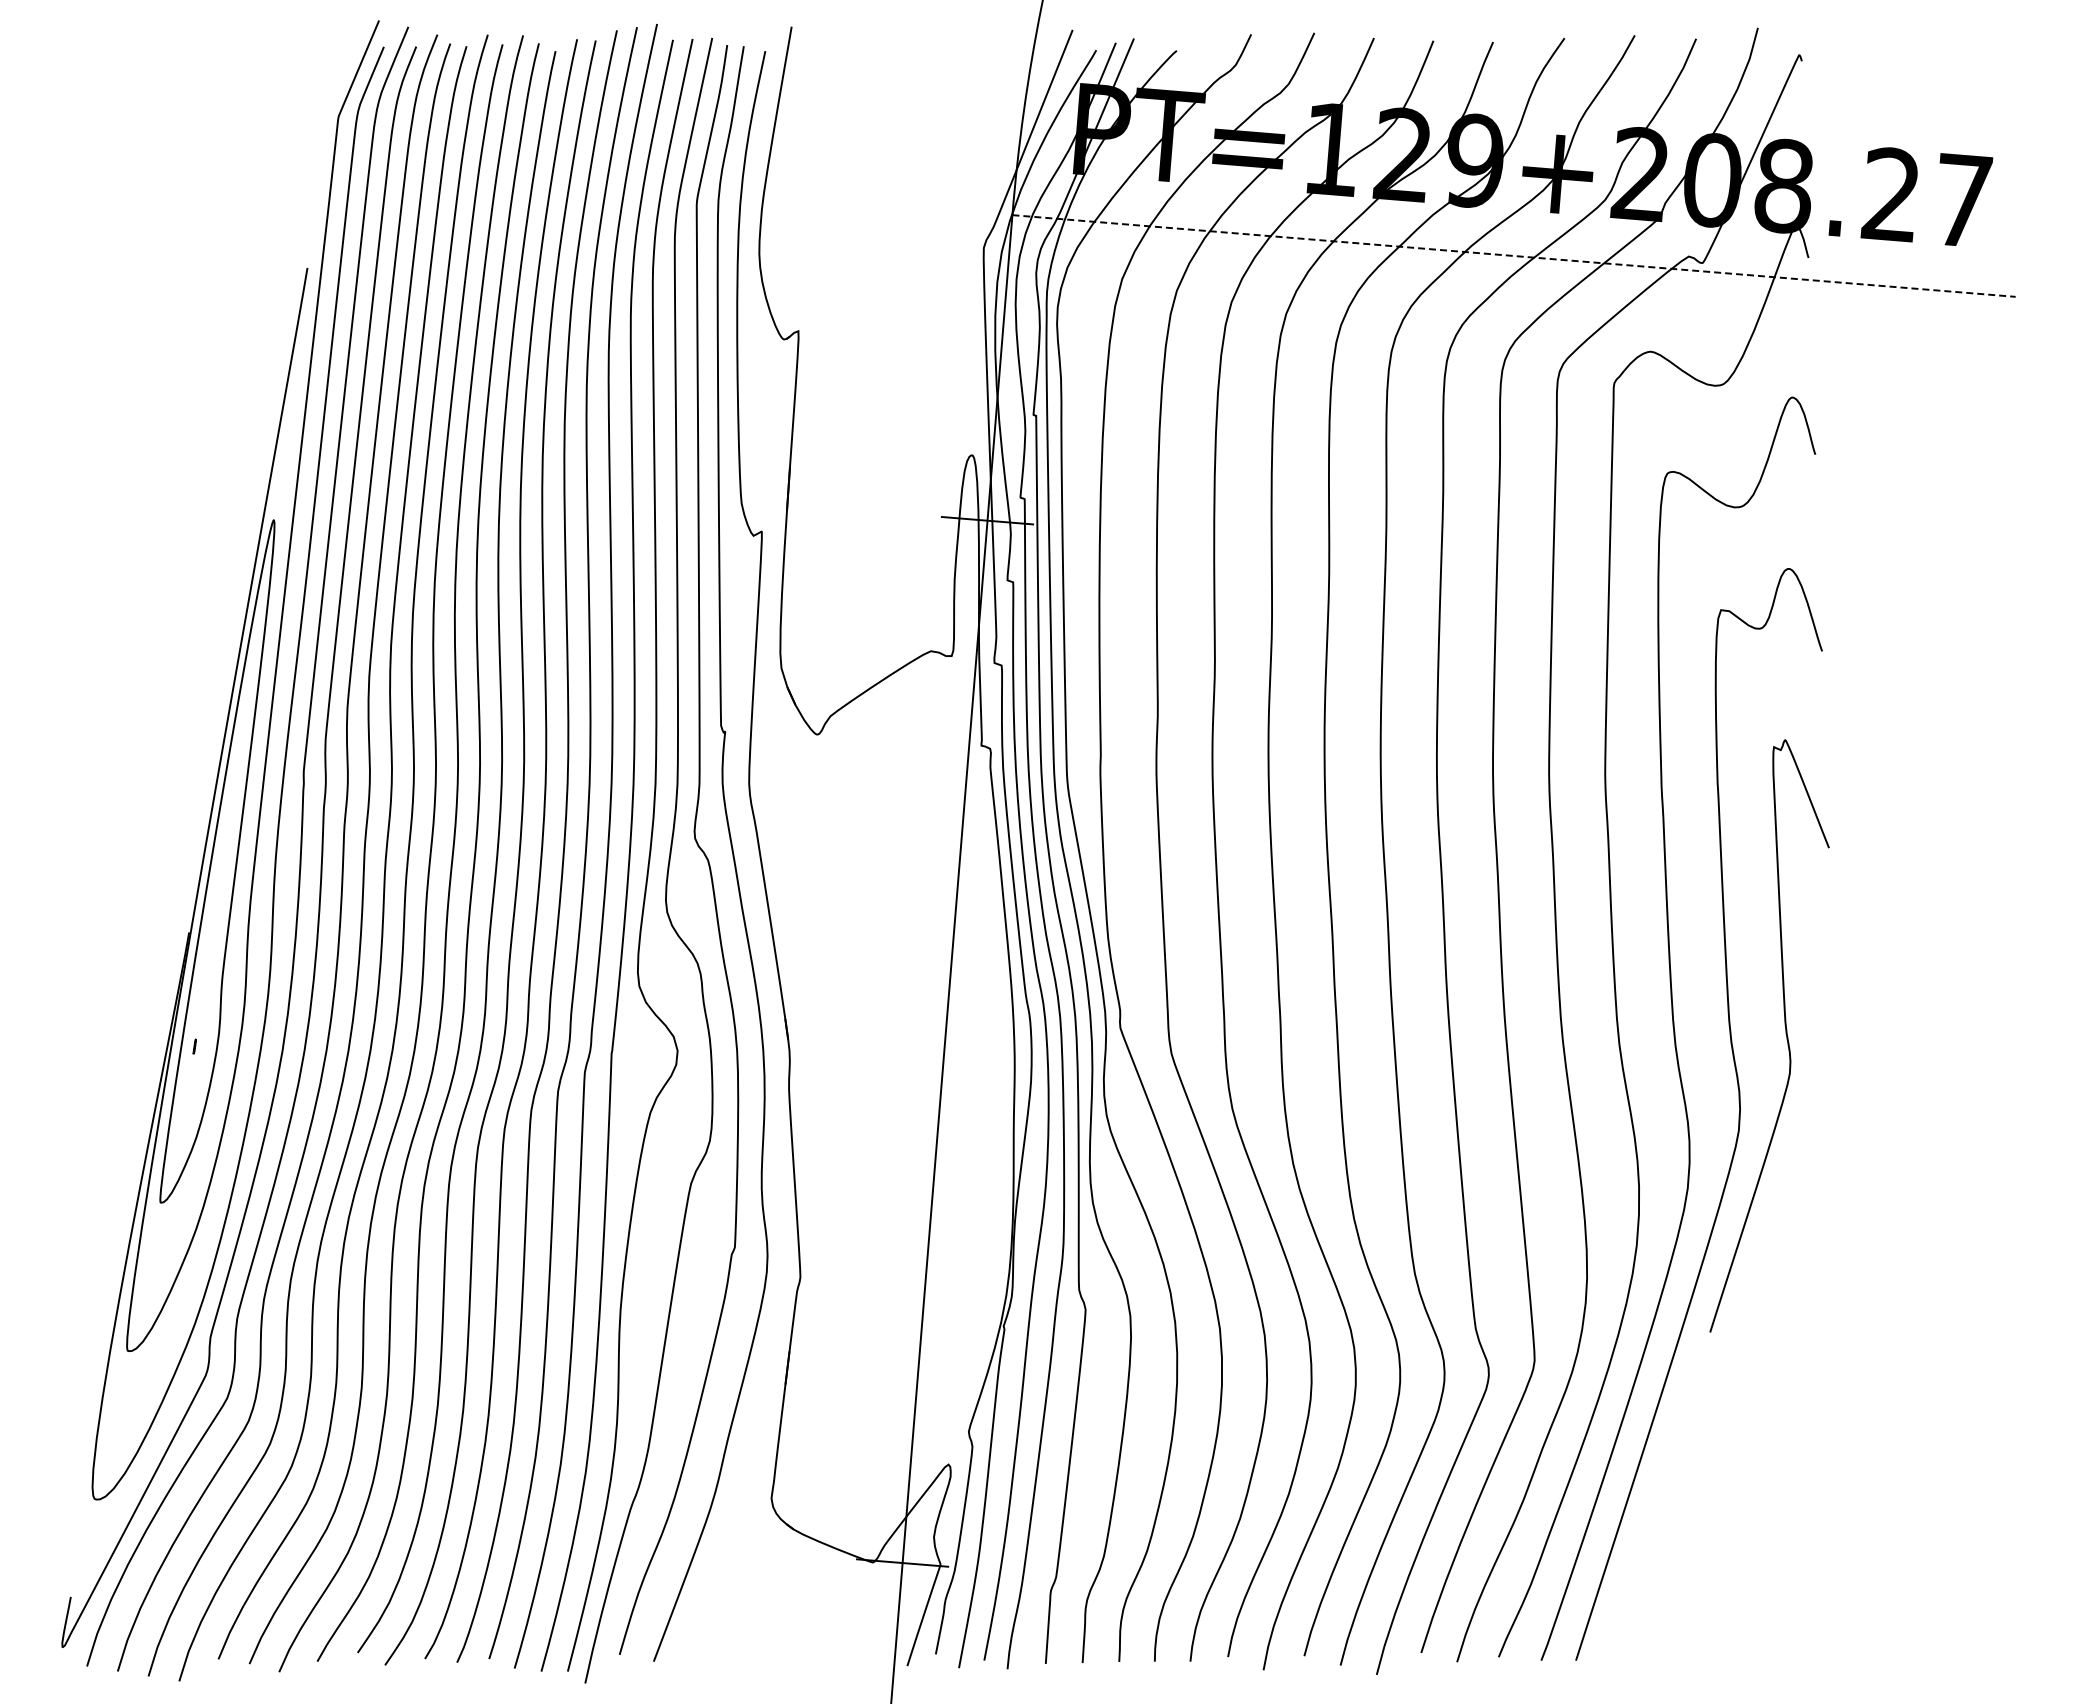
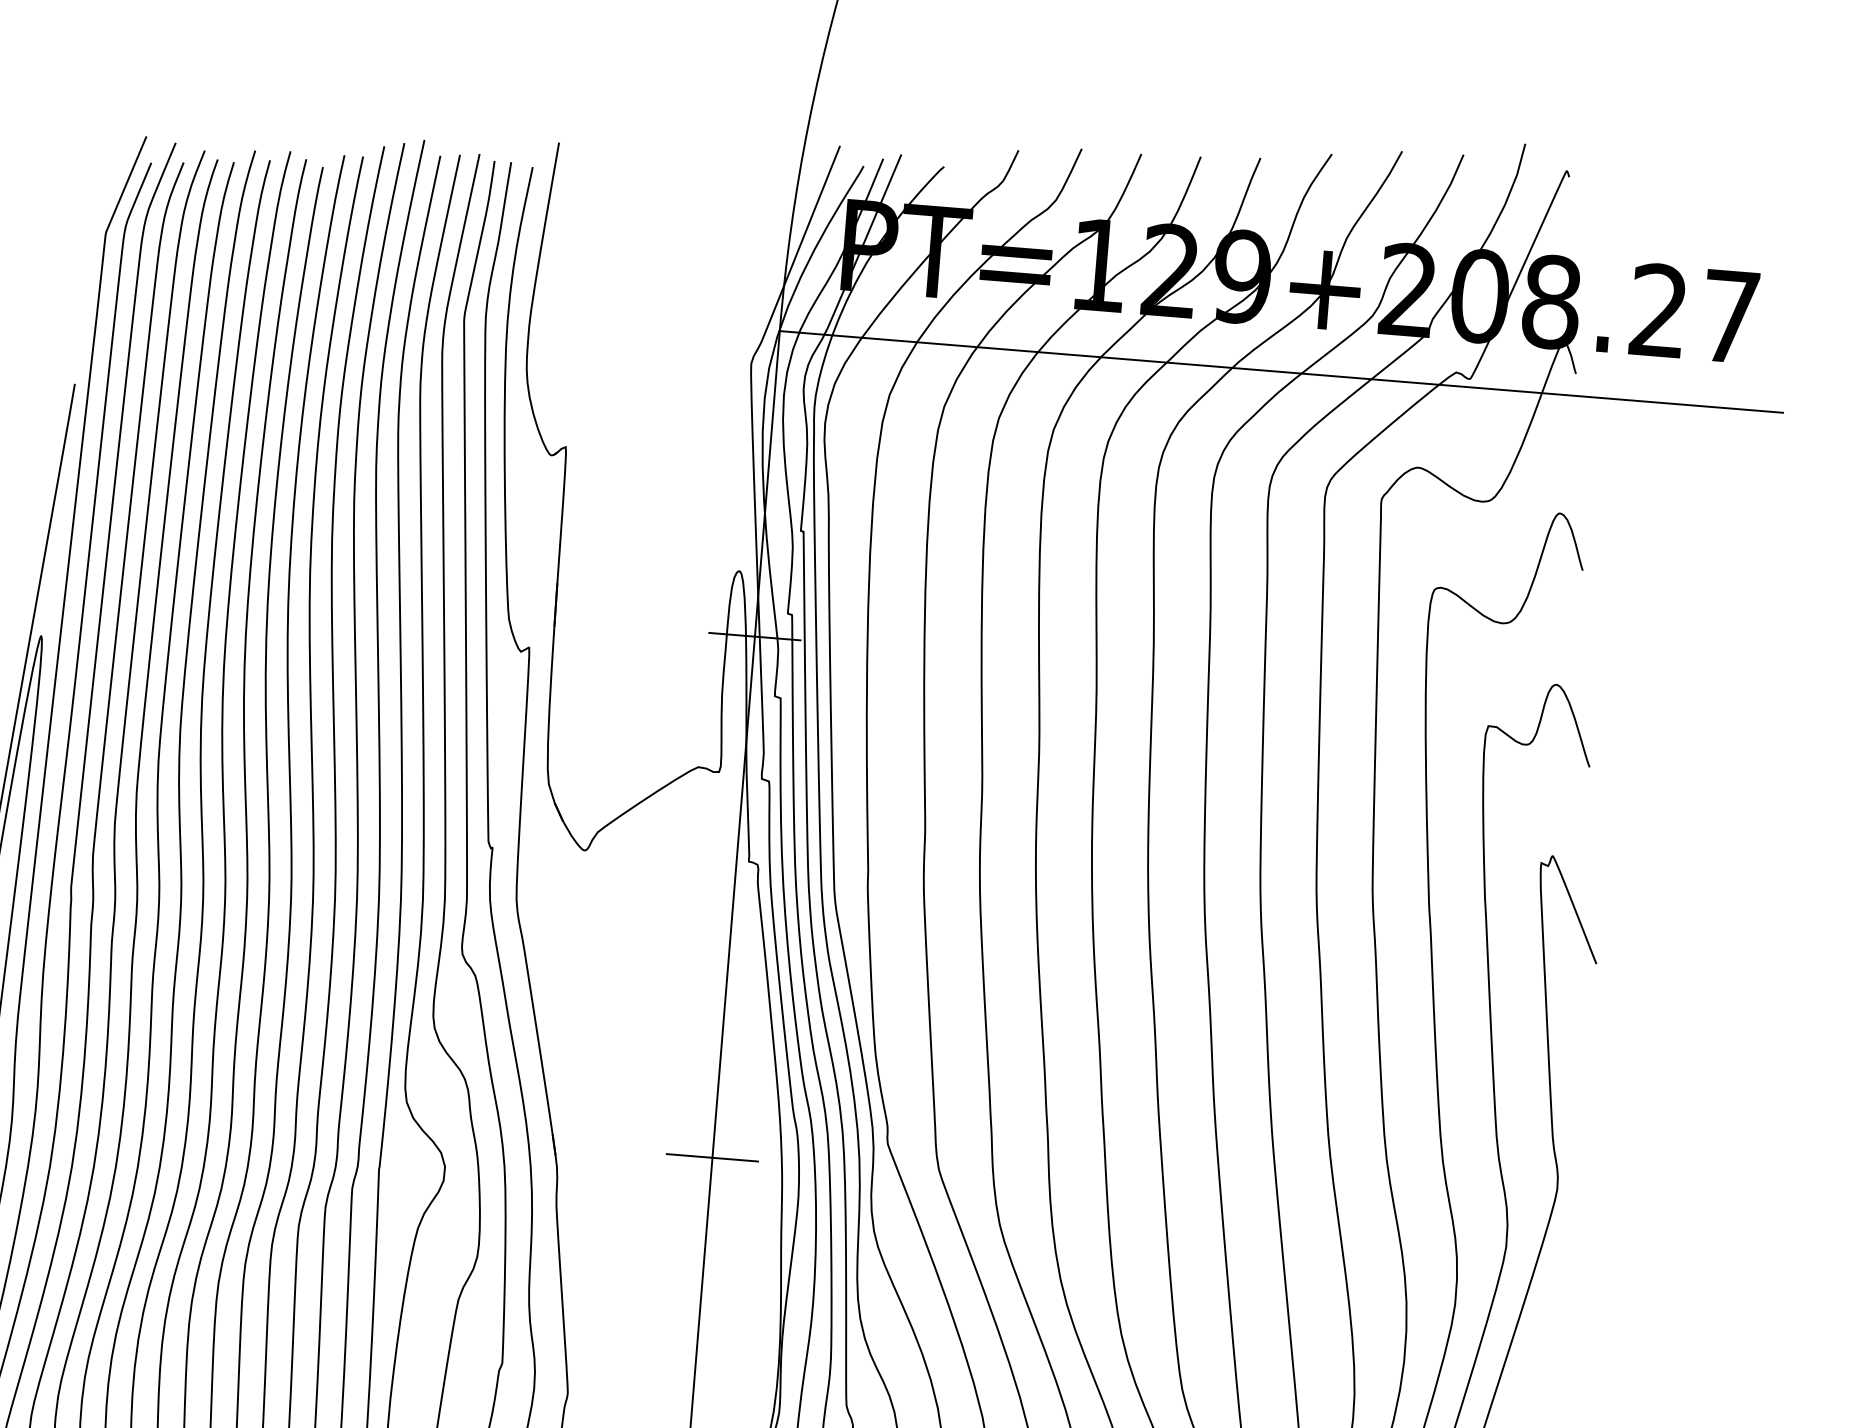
line: (1514, 256) -> (1281, 372), dashed -> solid
line: (944, 1041) -> (711, 1157), added

